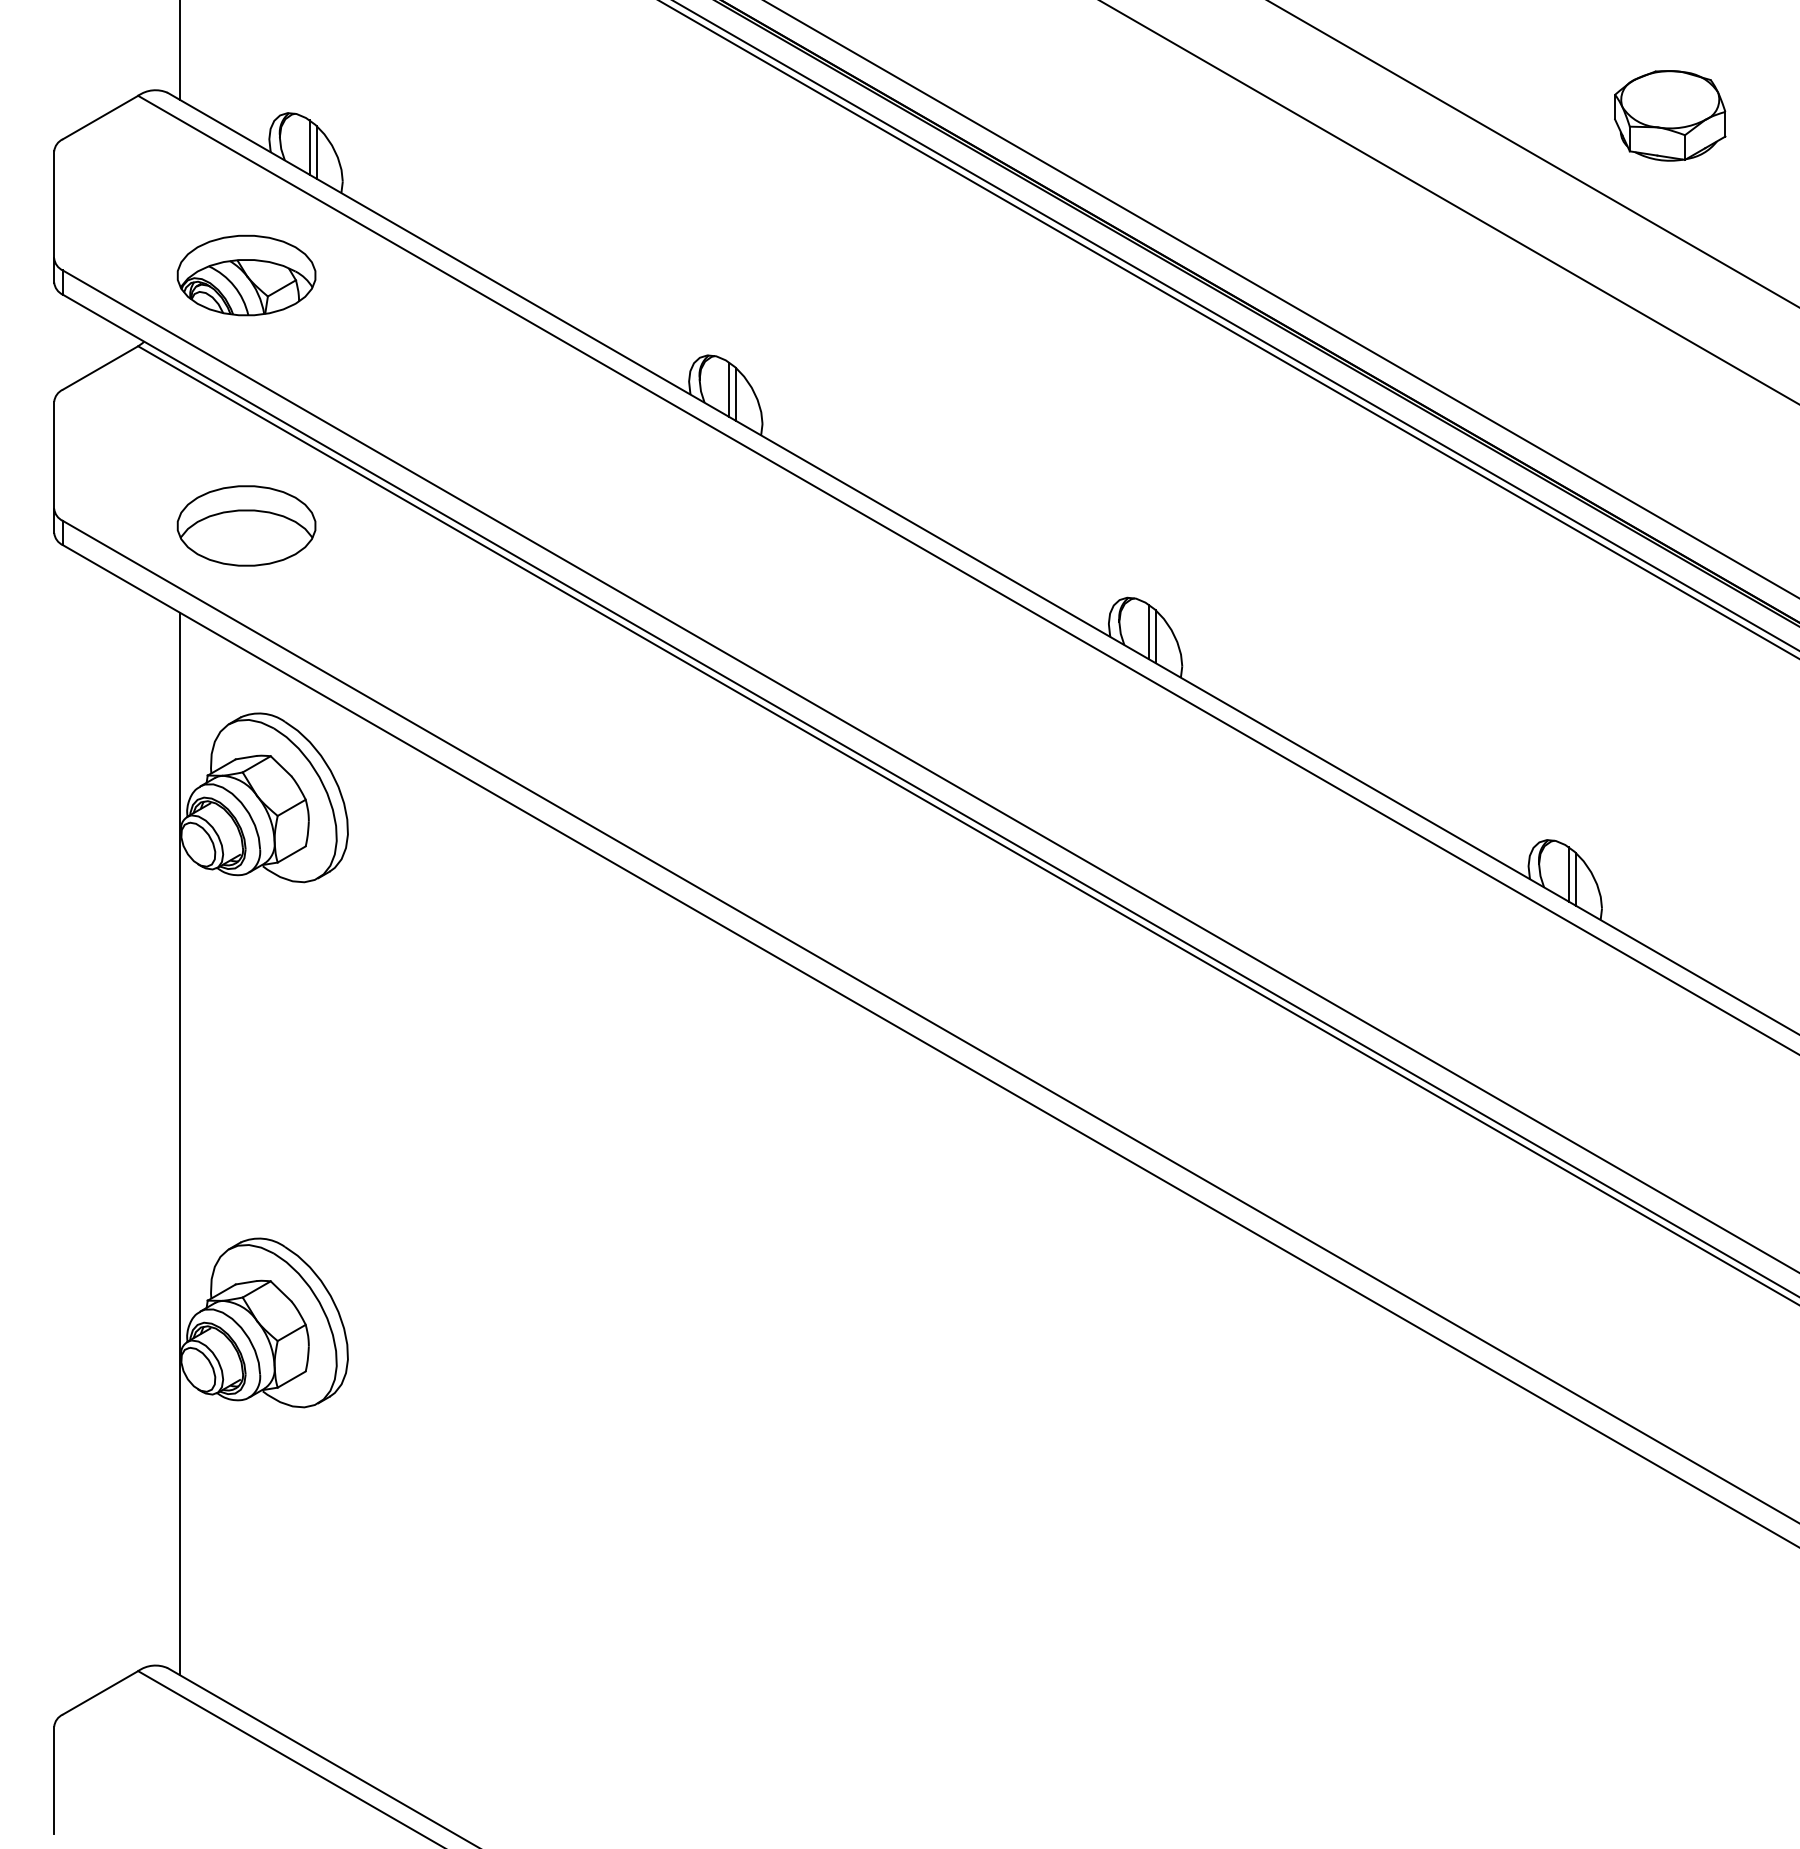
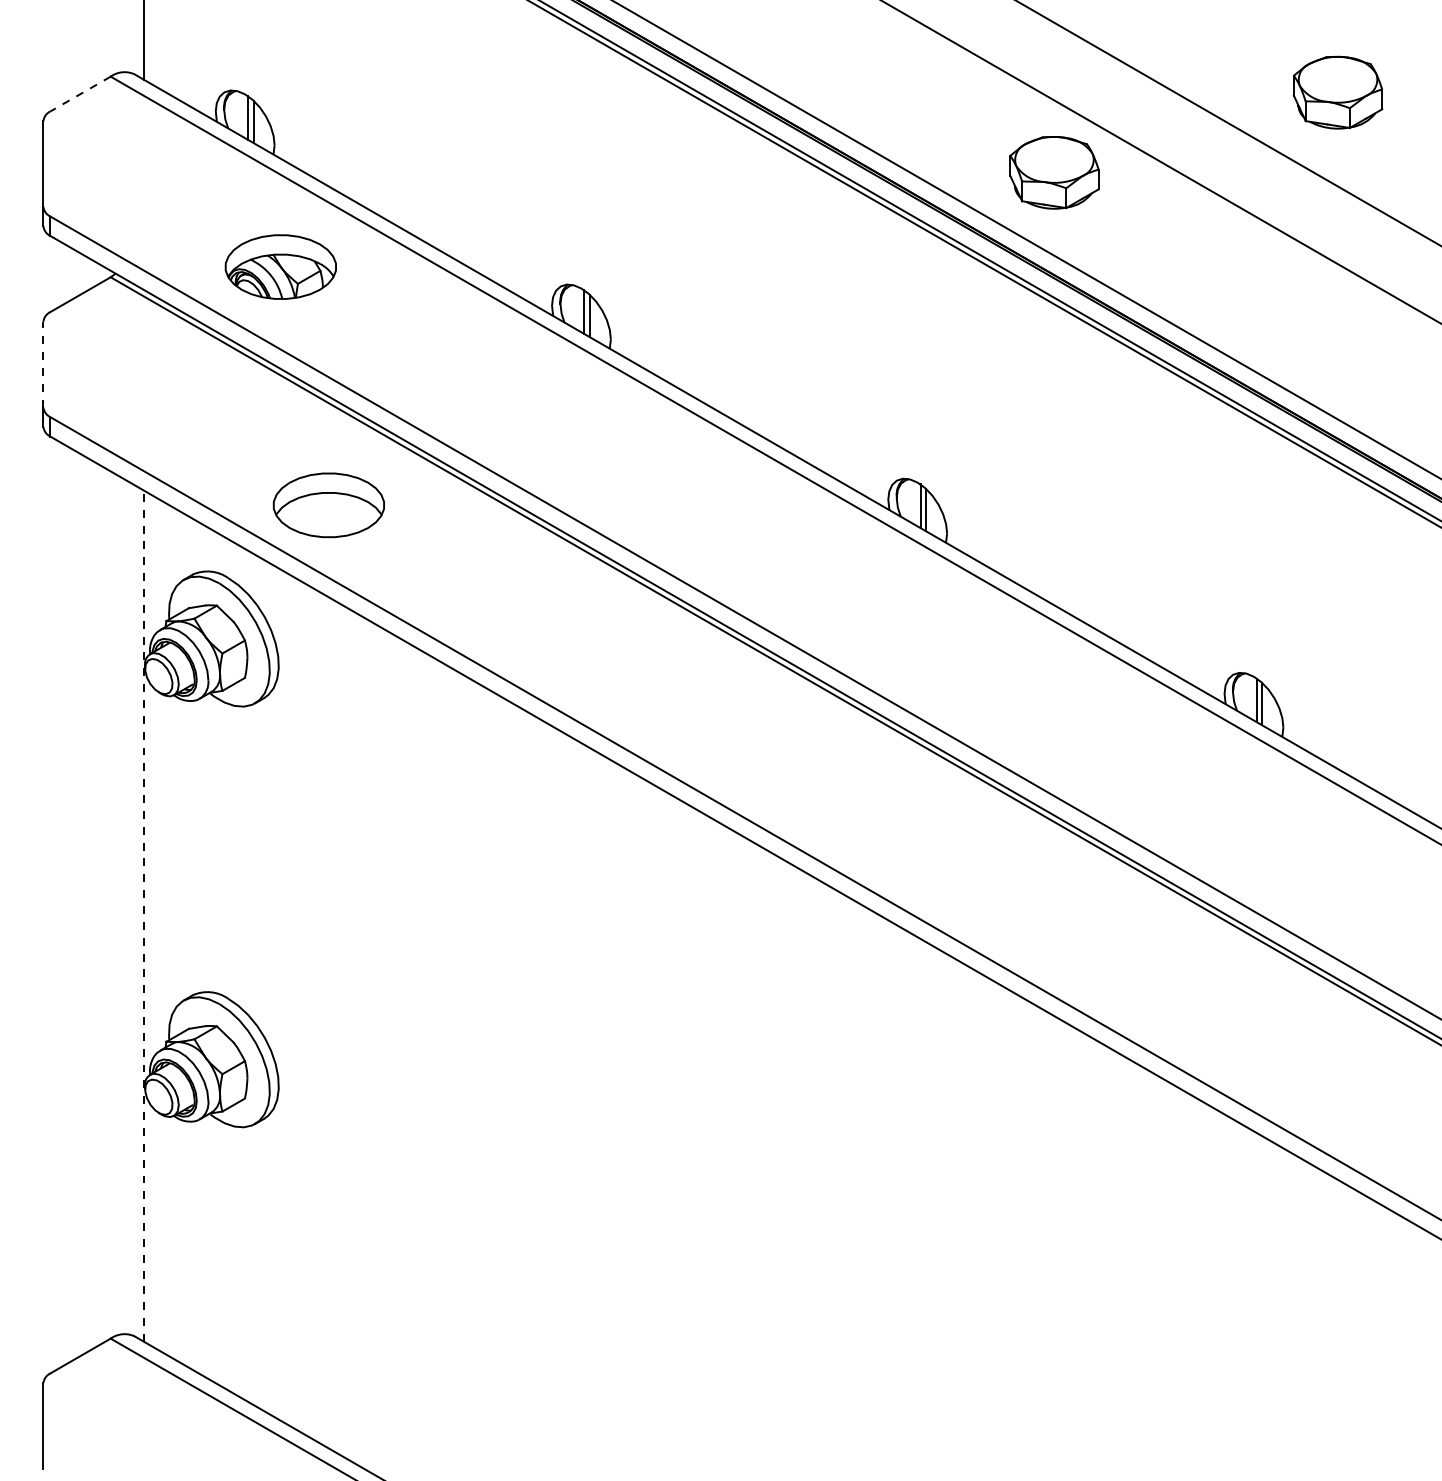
line: (100, 117) -> (80, 94), solid -> dashed
part: (1316, 215) -> (1054, 172), added
part: (246, 275) -> (280, 267), moved
line: (54, 454) -> (43, 363), solid -> dashed
part: (246, 525) -> (328, 504), moved
line: (180, 1143) -> (144, 915), solid -> dashed

